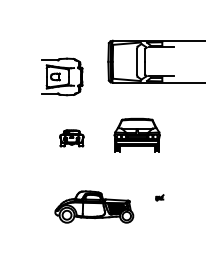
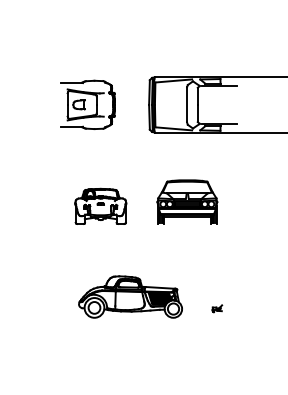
part: (61, 76) -> (87, 104), moved
part: (71, 137) -> (100, 205), size x1.67
part: (160, 197) -> (217, 308), moved

